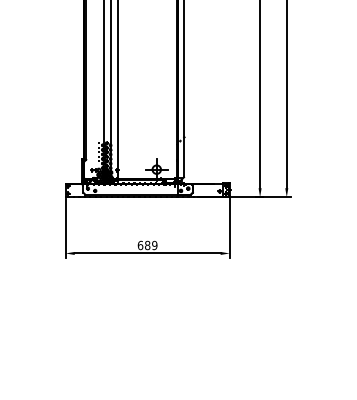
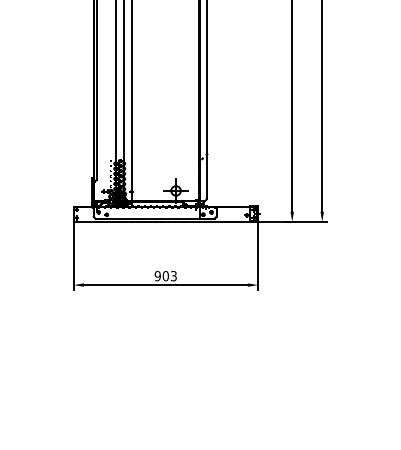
text: (147, 245) -> (165, 276), 689 -> 903

